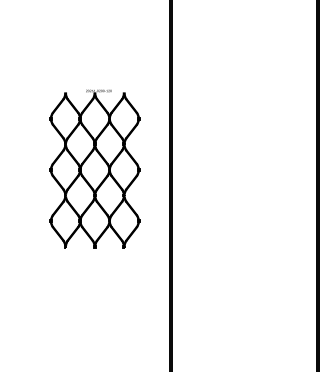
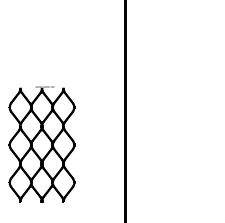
part: (94, 168) -> (41, 143), moved

